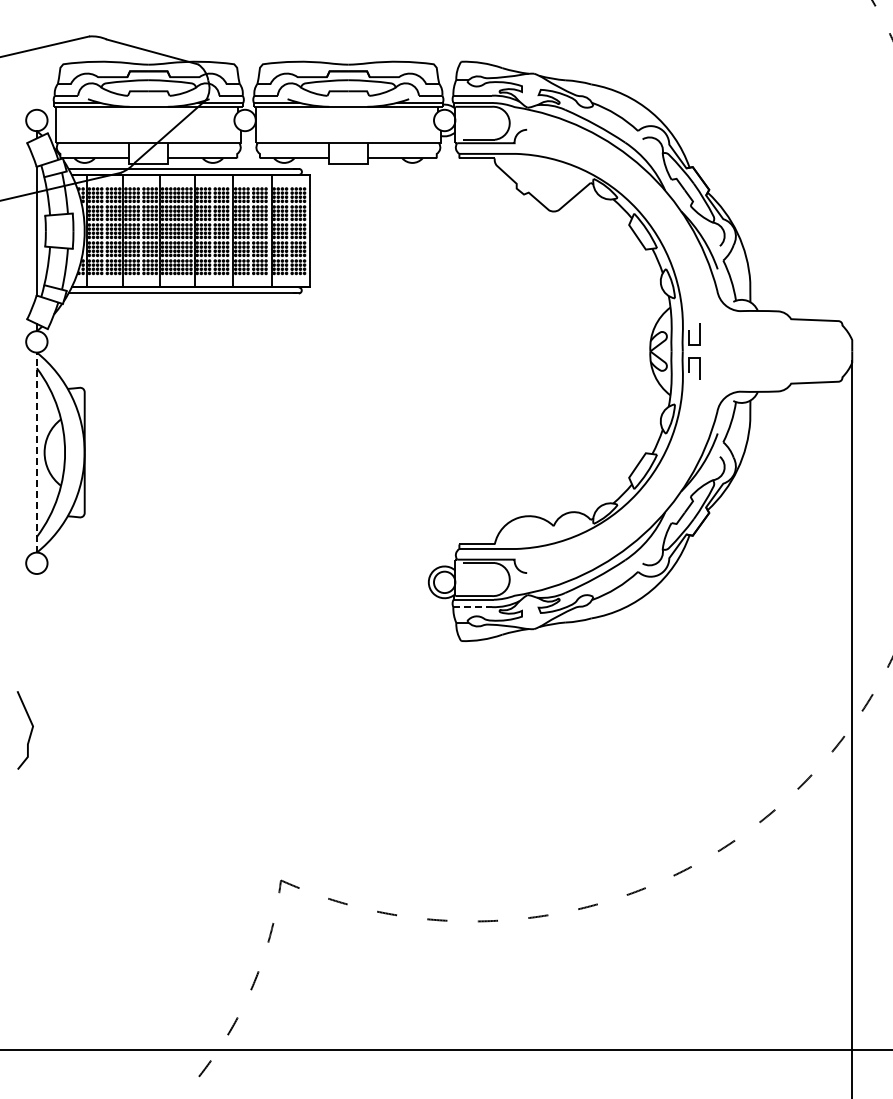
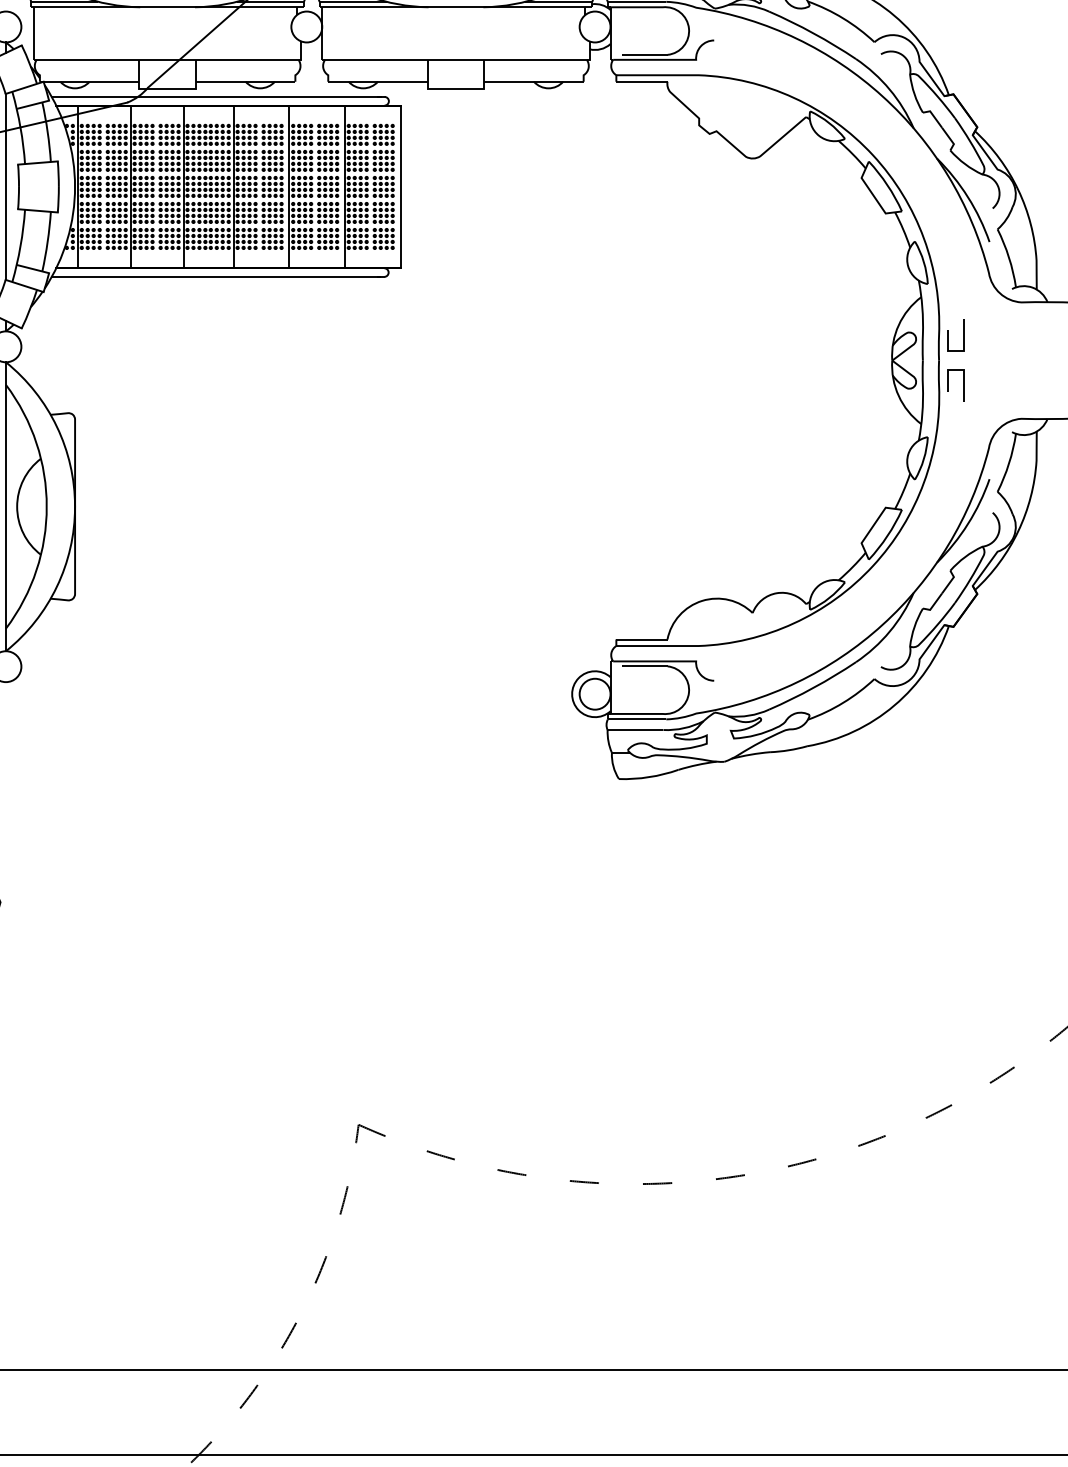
line: (36, 452) -> (5, 506), dashed -> solid
line: (473, 607) -> (636, 730), dashed -> solid

